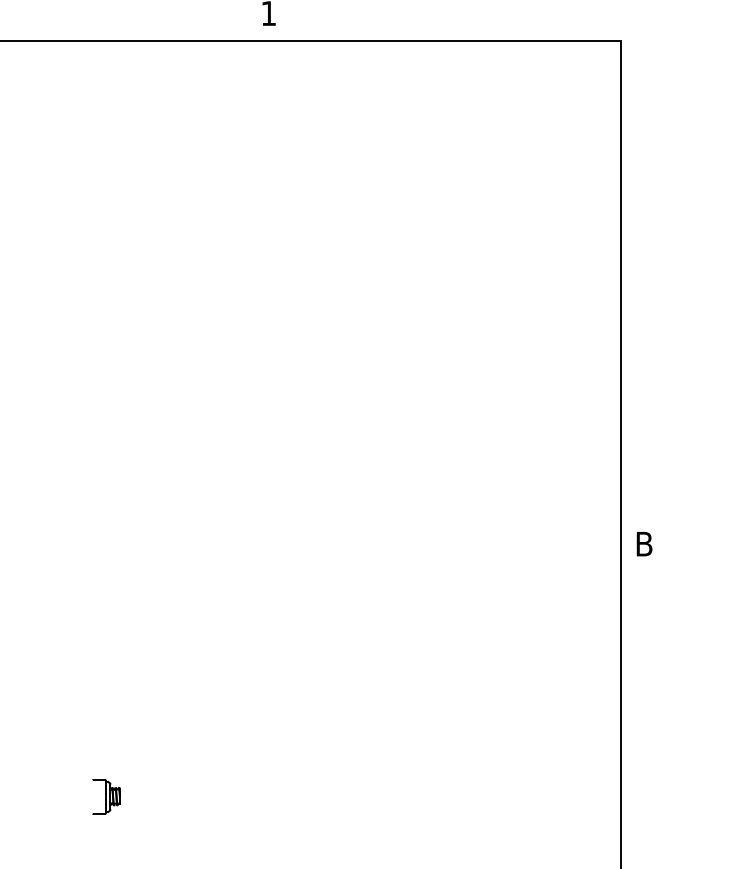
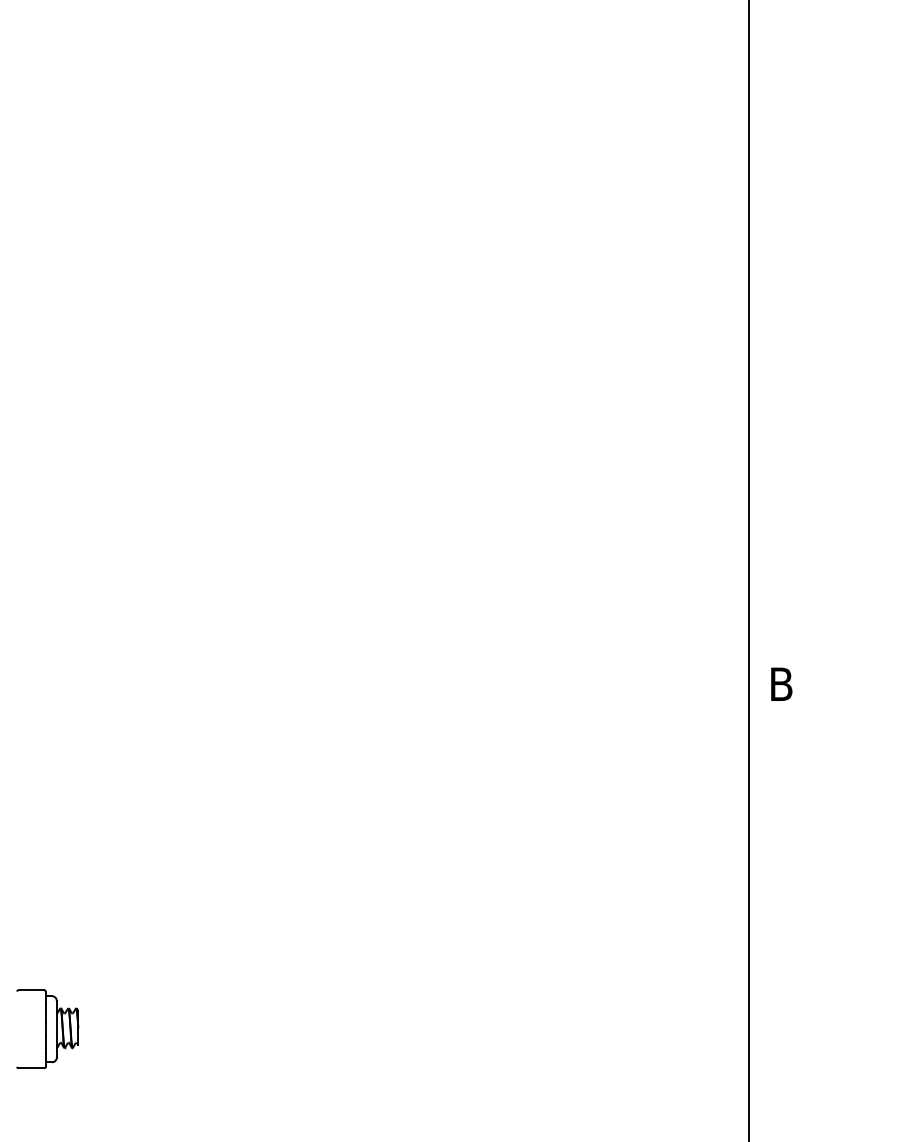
part: (106, 796) -> (47, 1028), size x1.67

